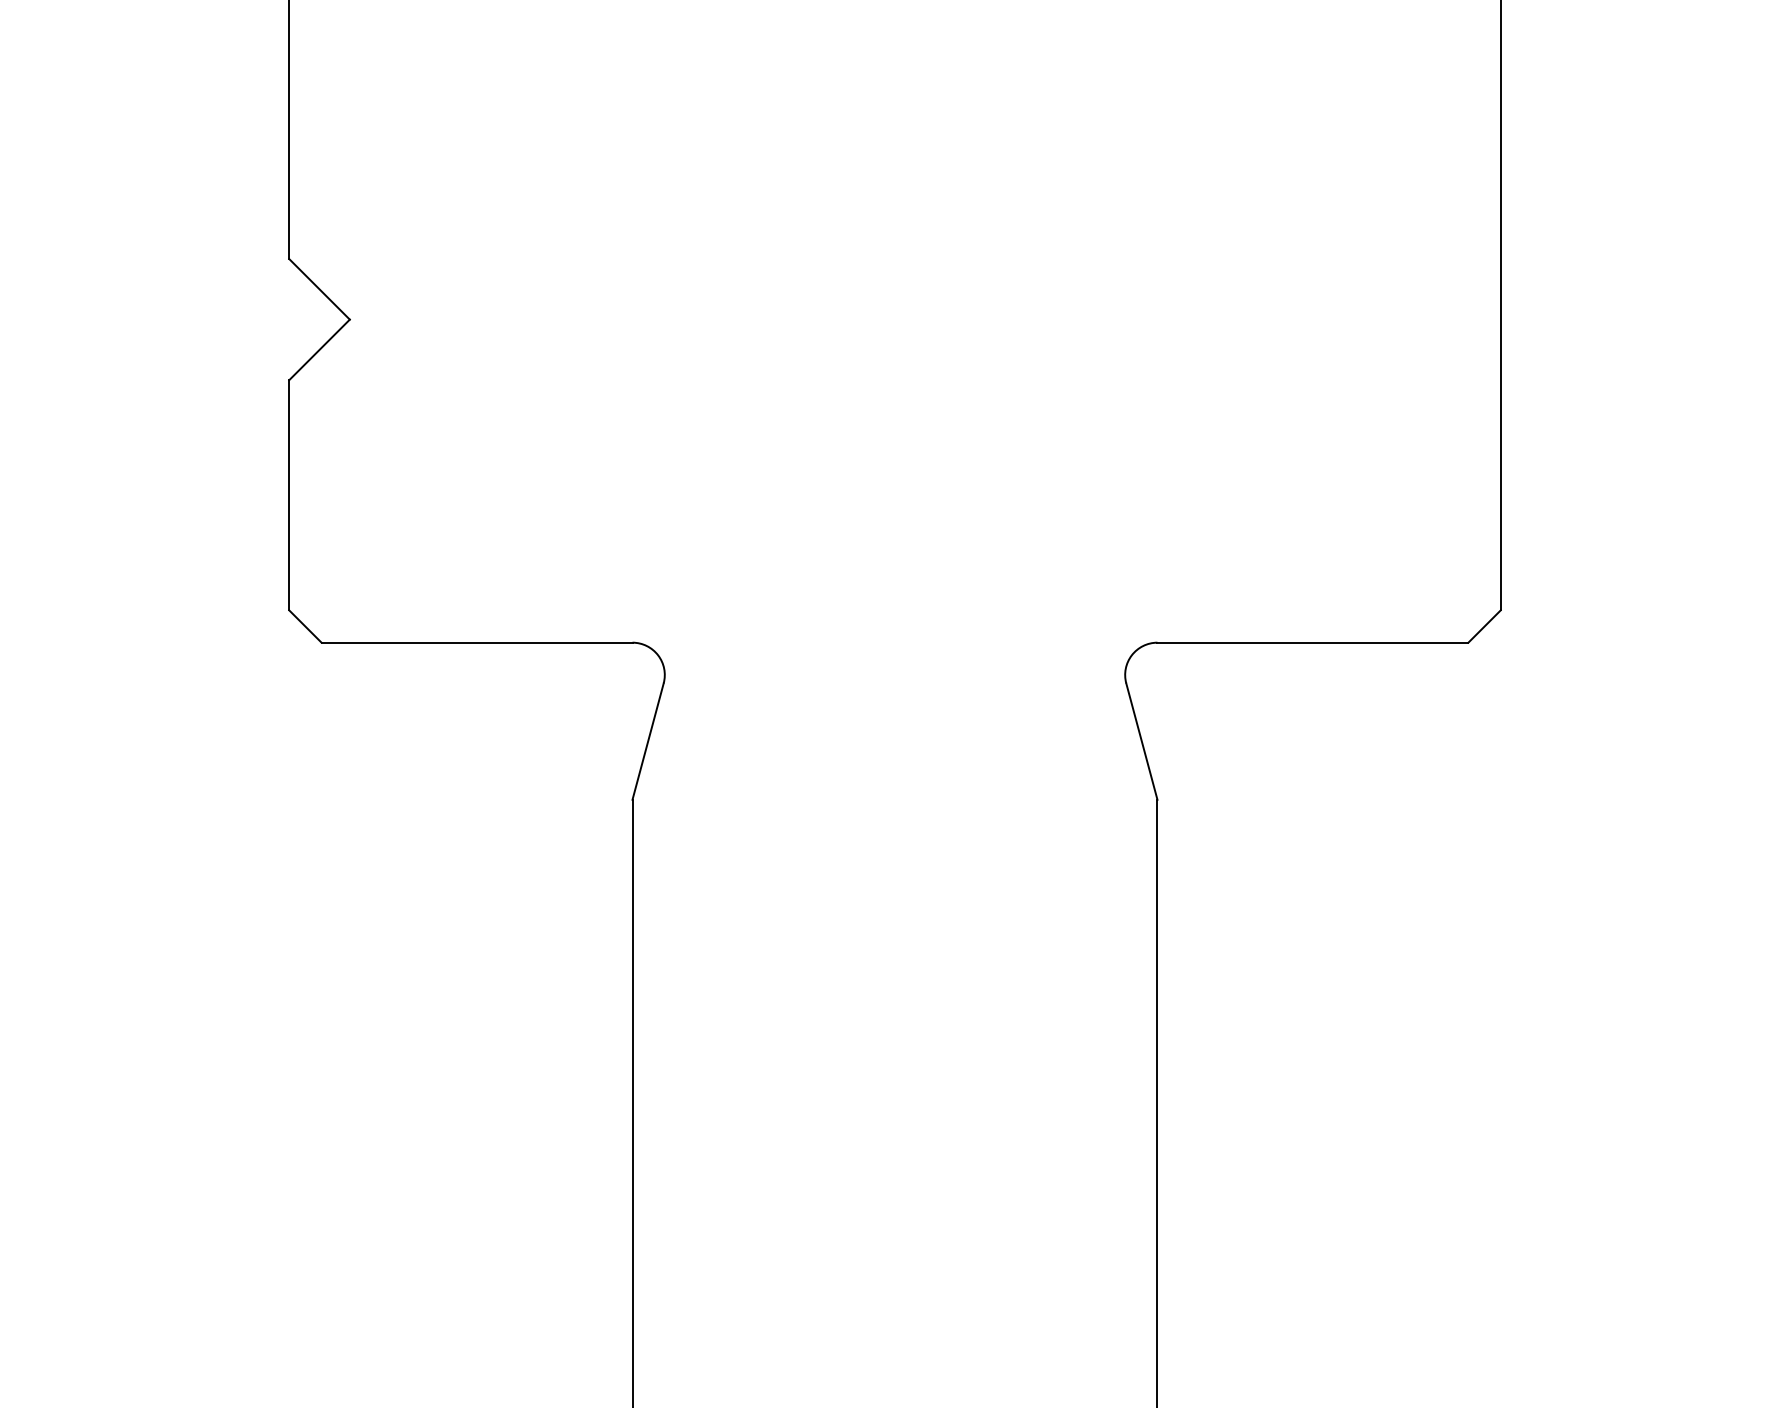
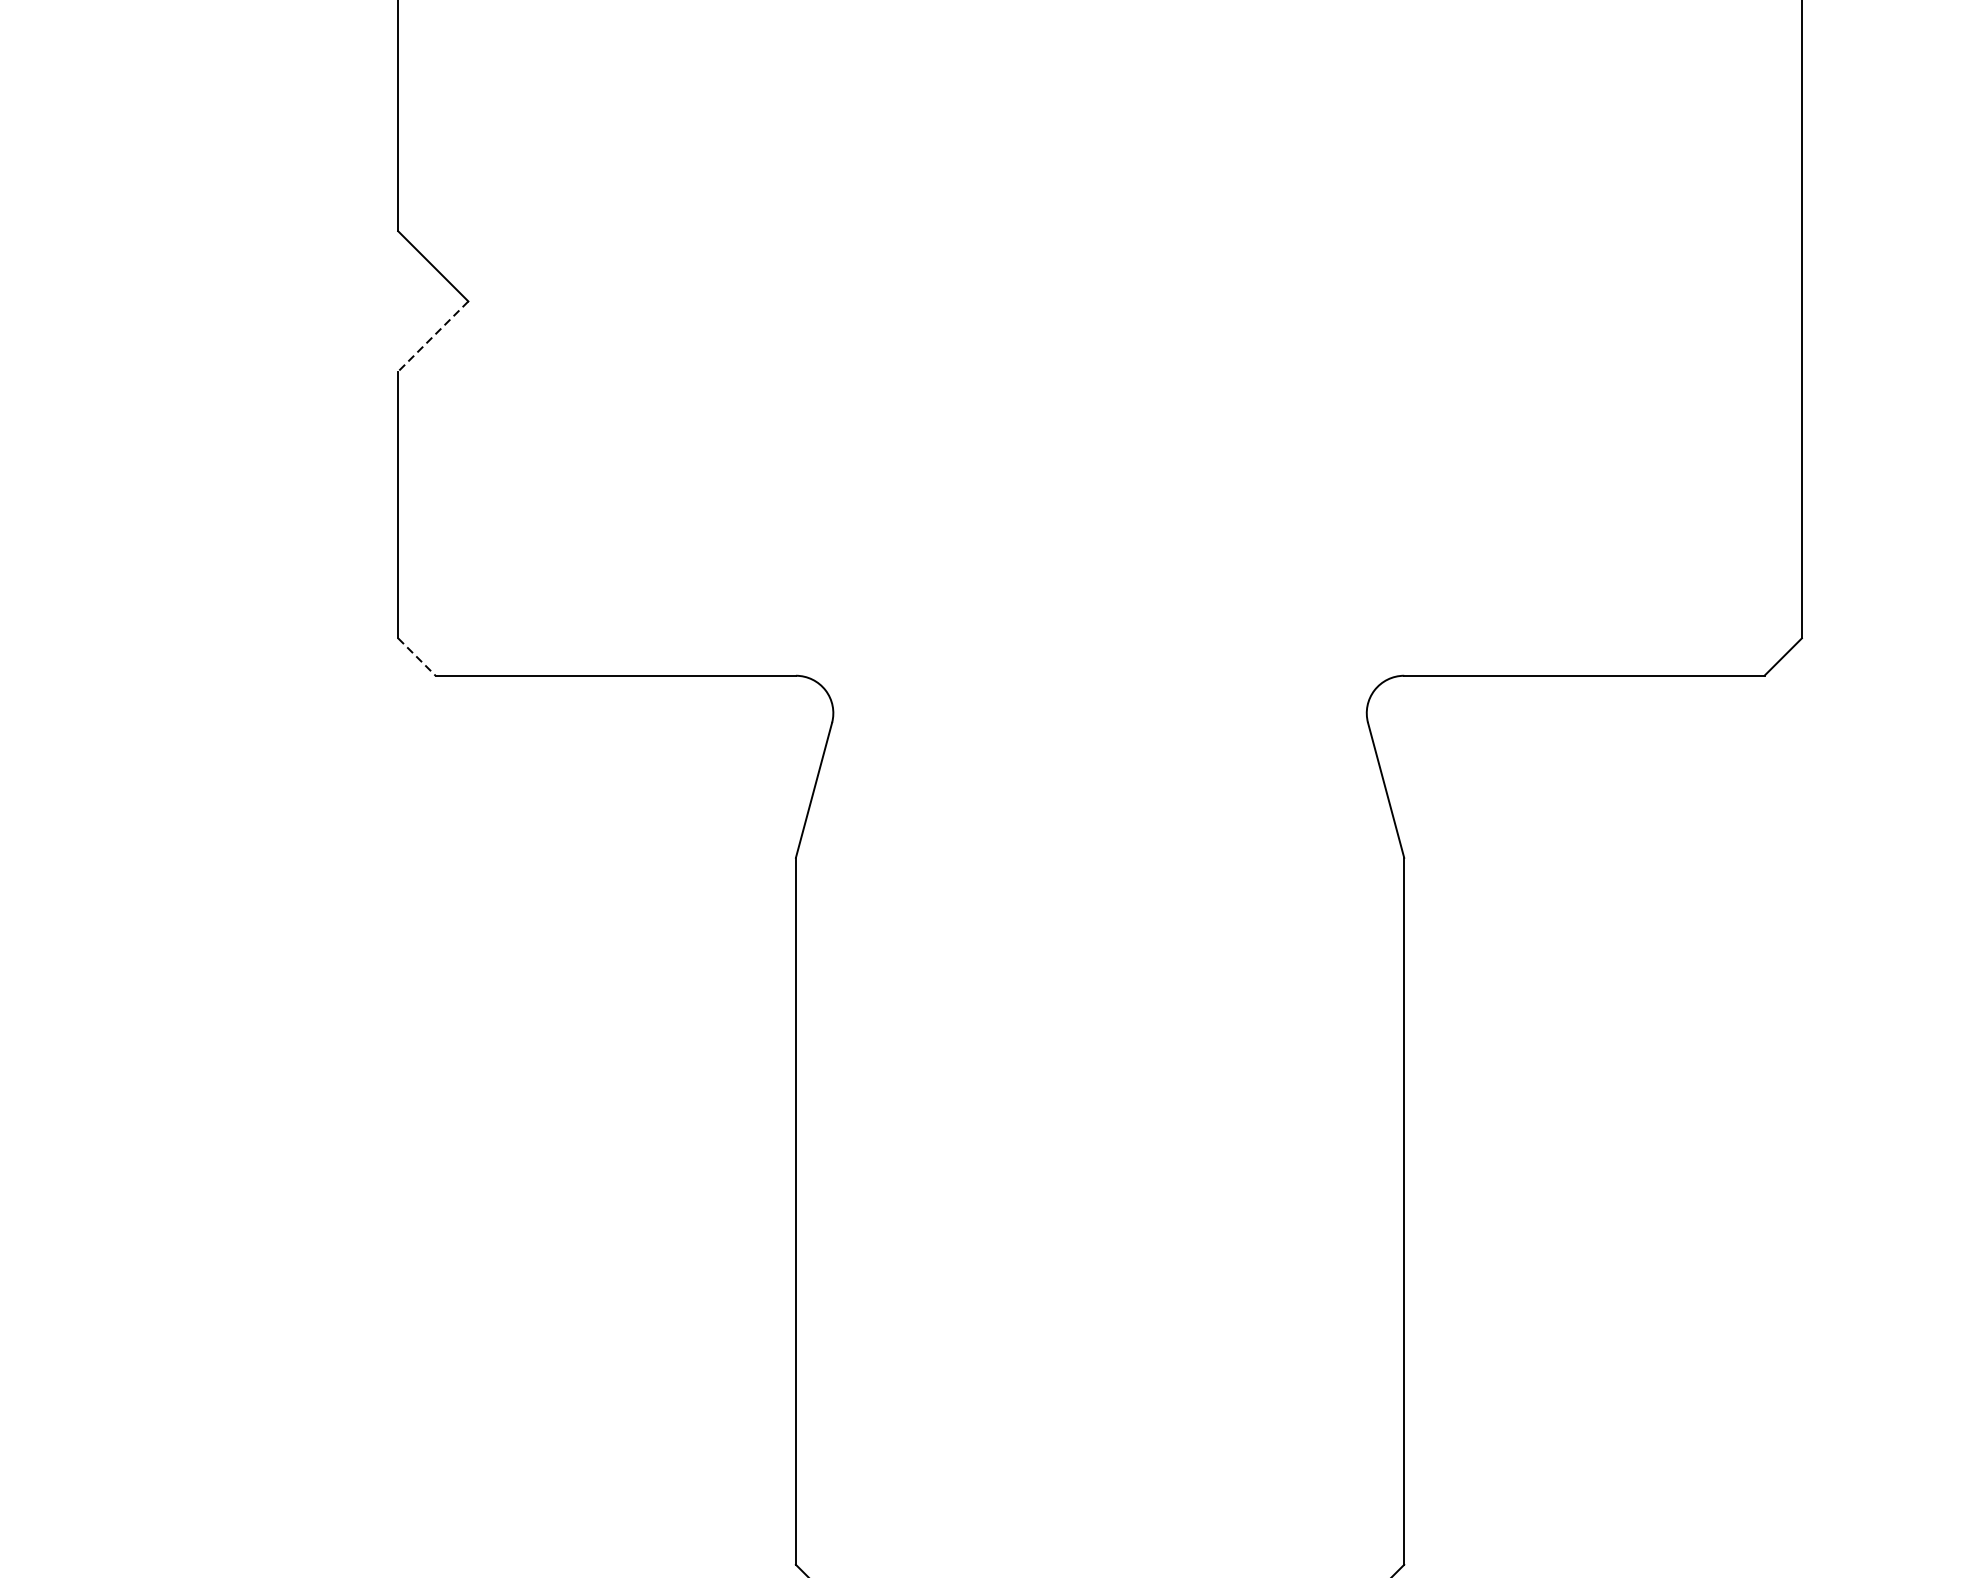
line: (319, 349) -> (433, 336), solid -> dashed
line: (305, 626) -> (417, 657), solid -> dashed

